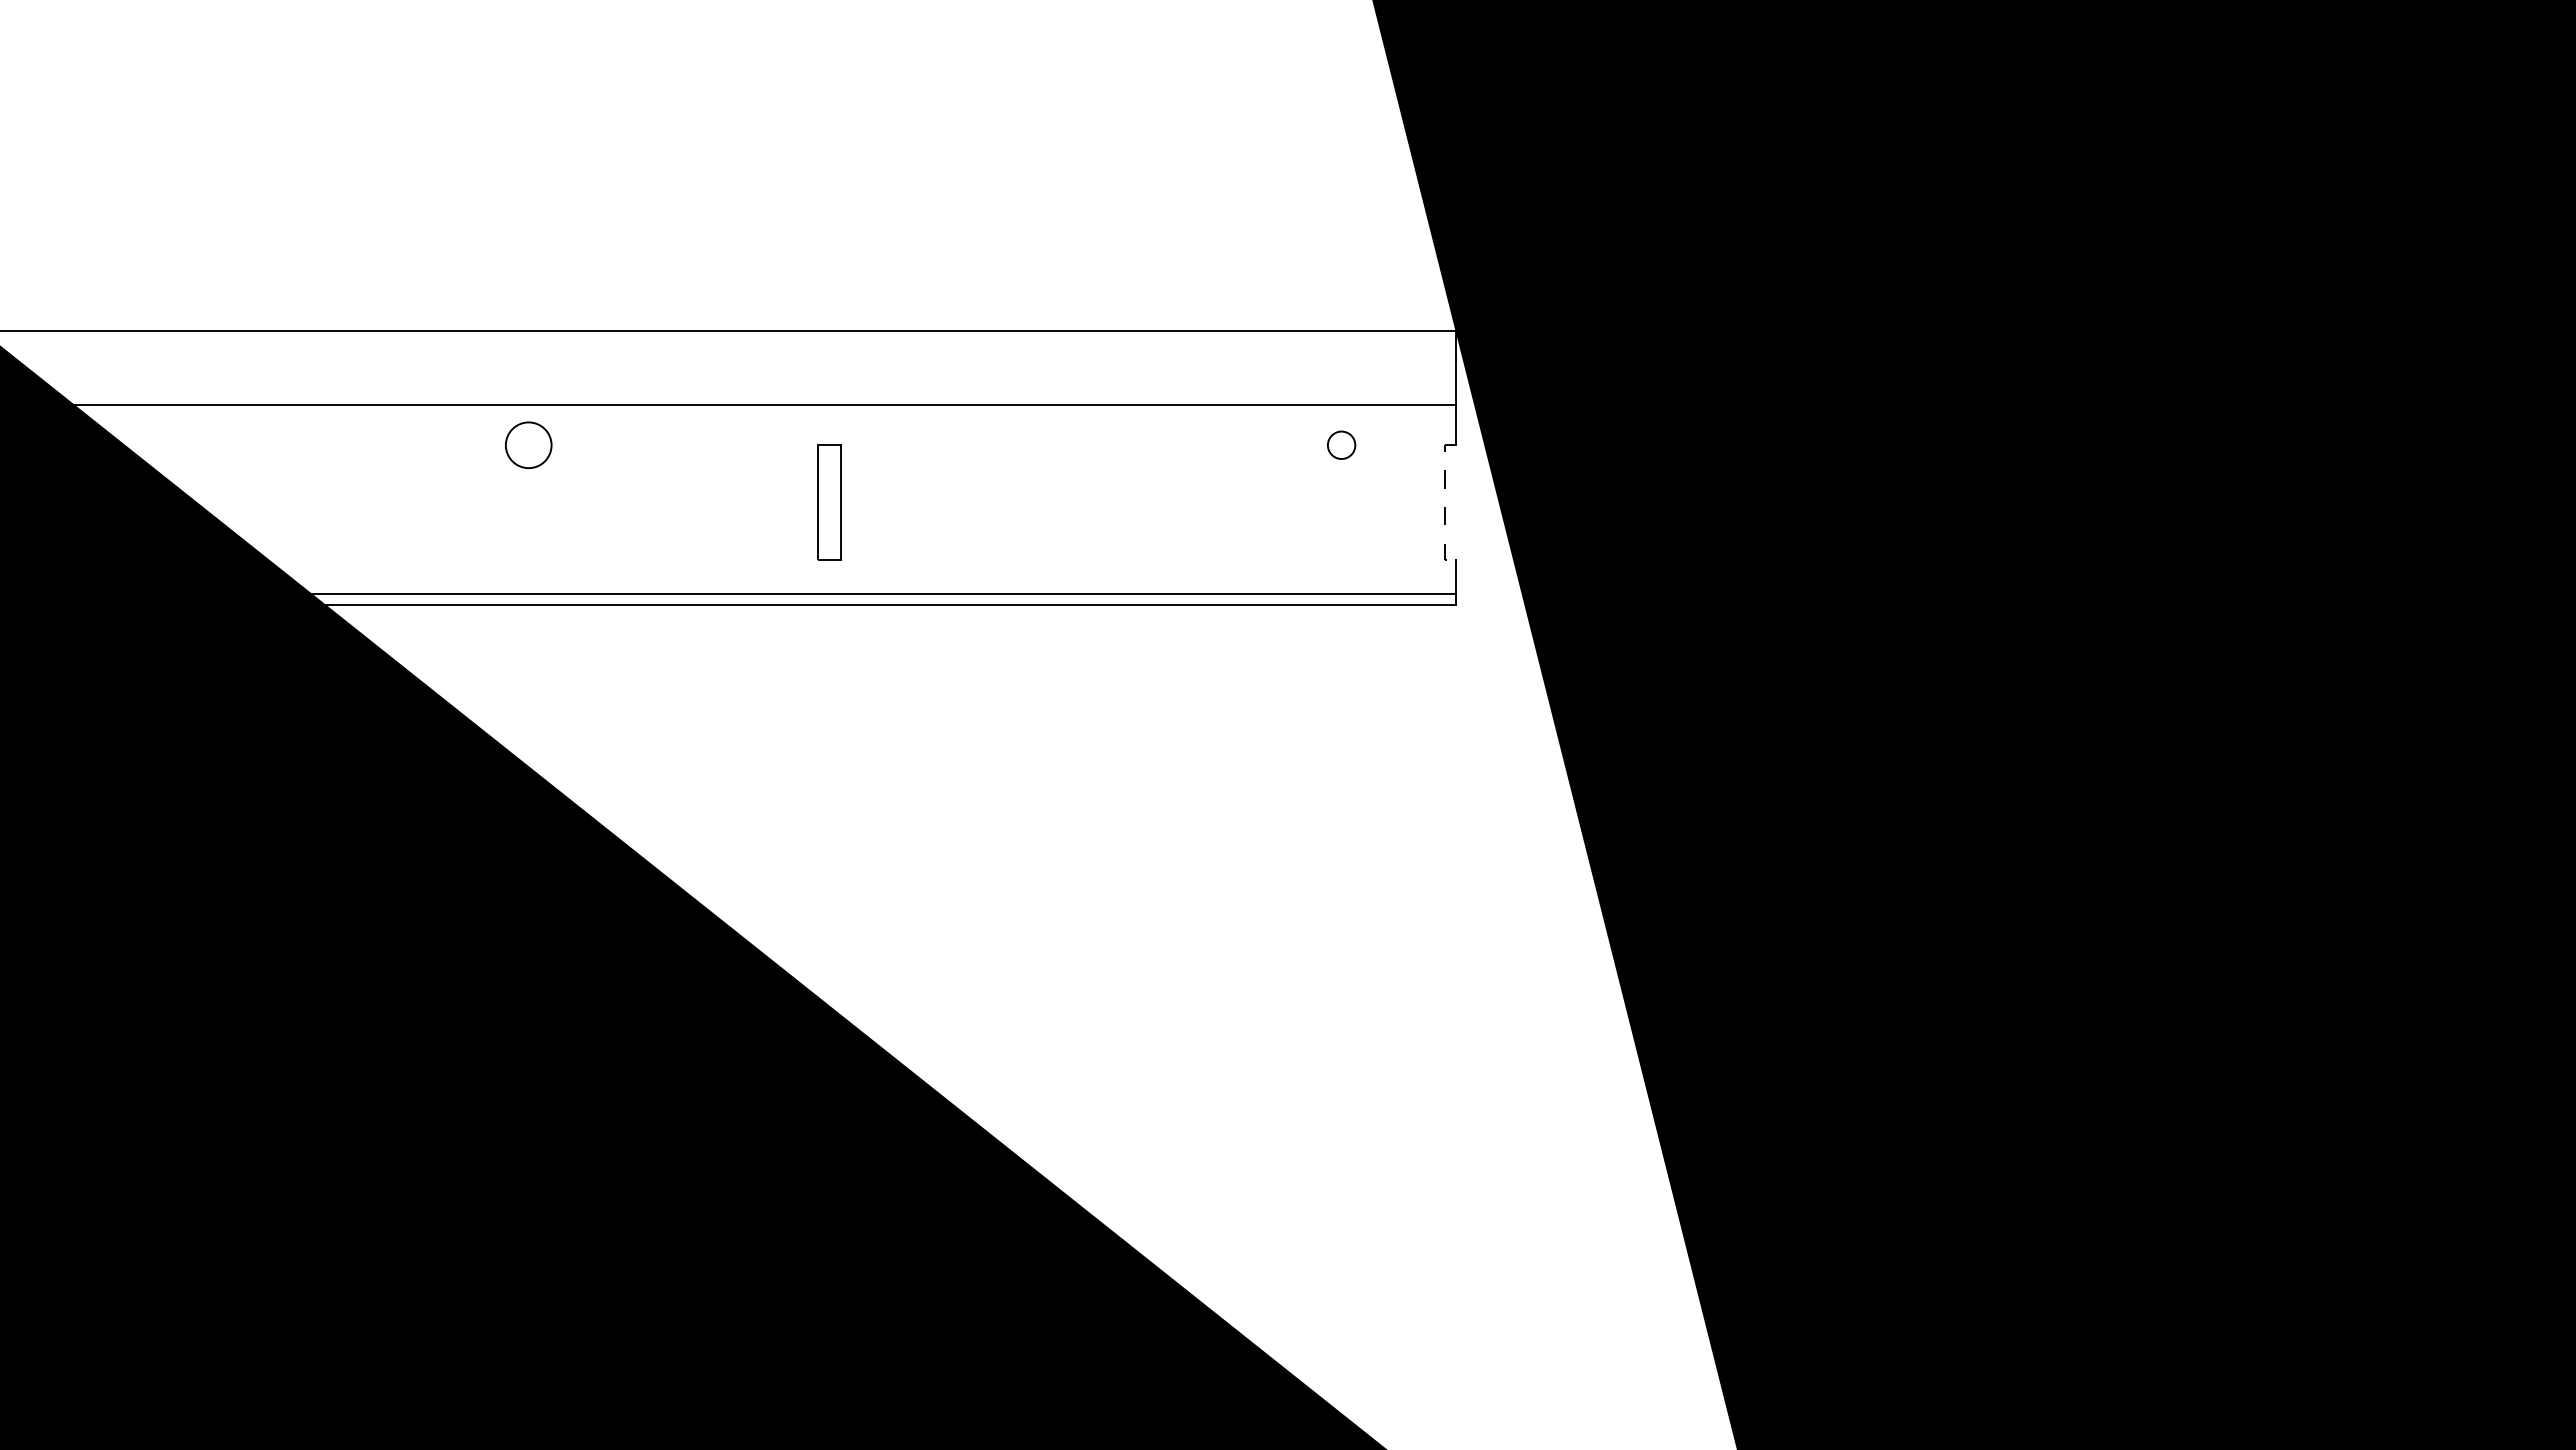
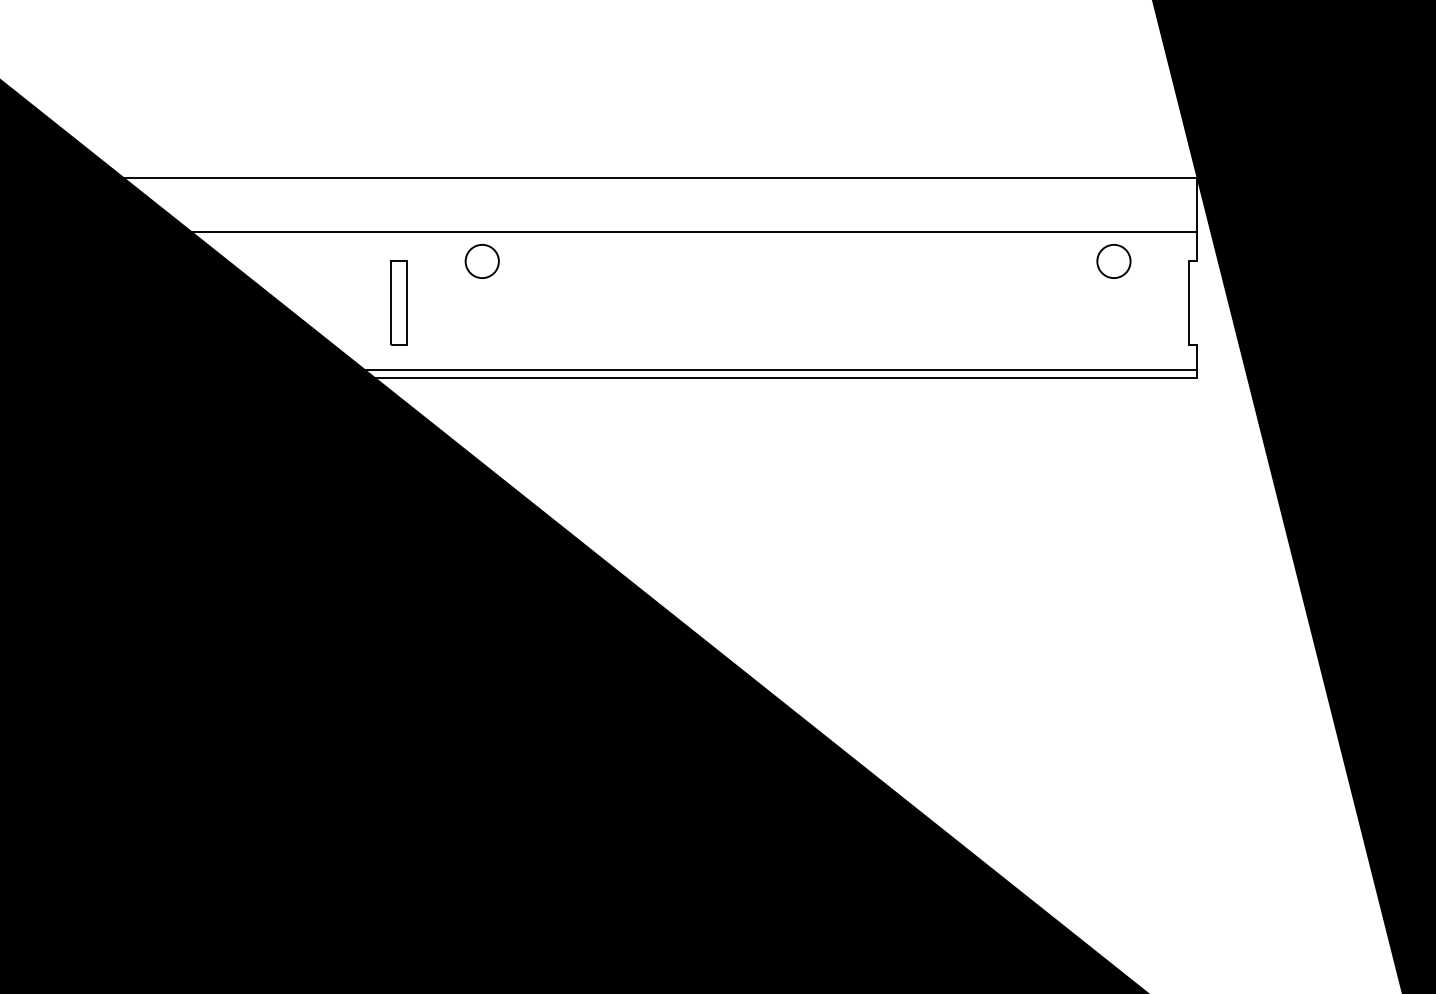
circle: (528, 444) -> (482, 260), moved
circle: (1341, 445) -> (1113, 261), size x1.67
part: (829, 502) -> (399, 303), moved
line: (1444, 502) -> (1188, 303), dashed -> solid

